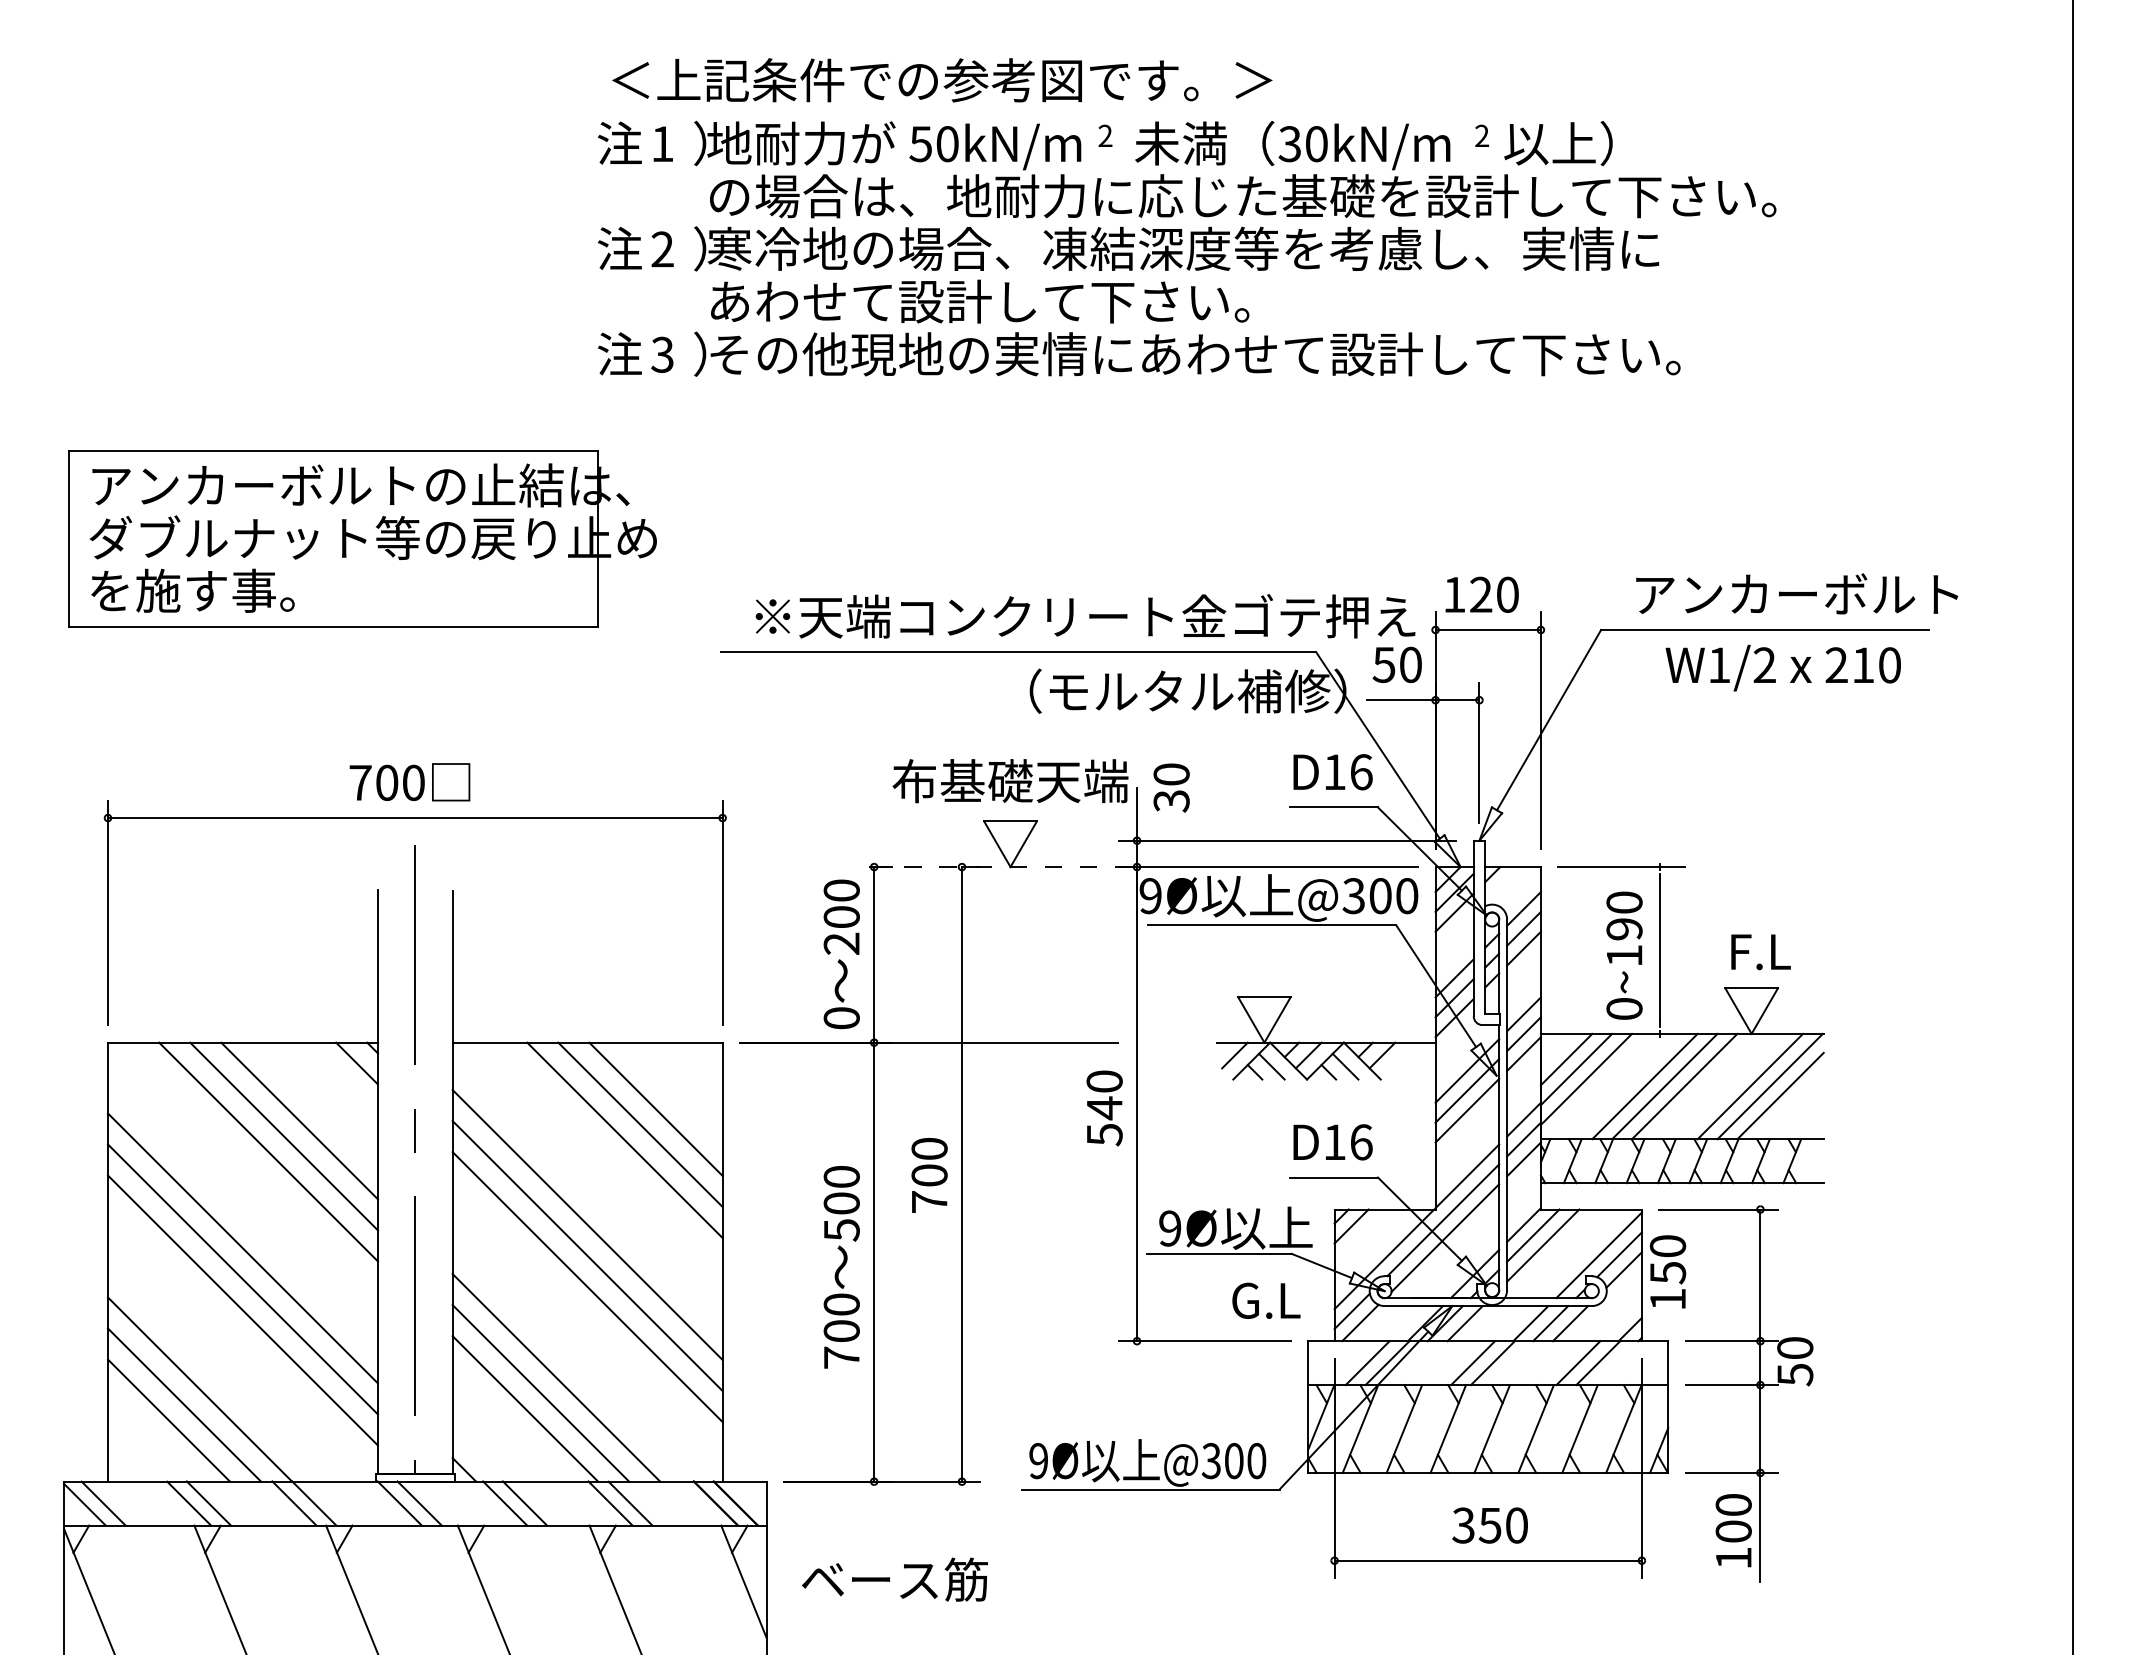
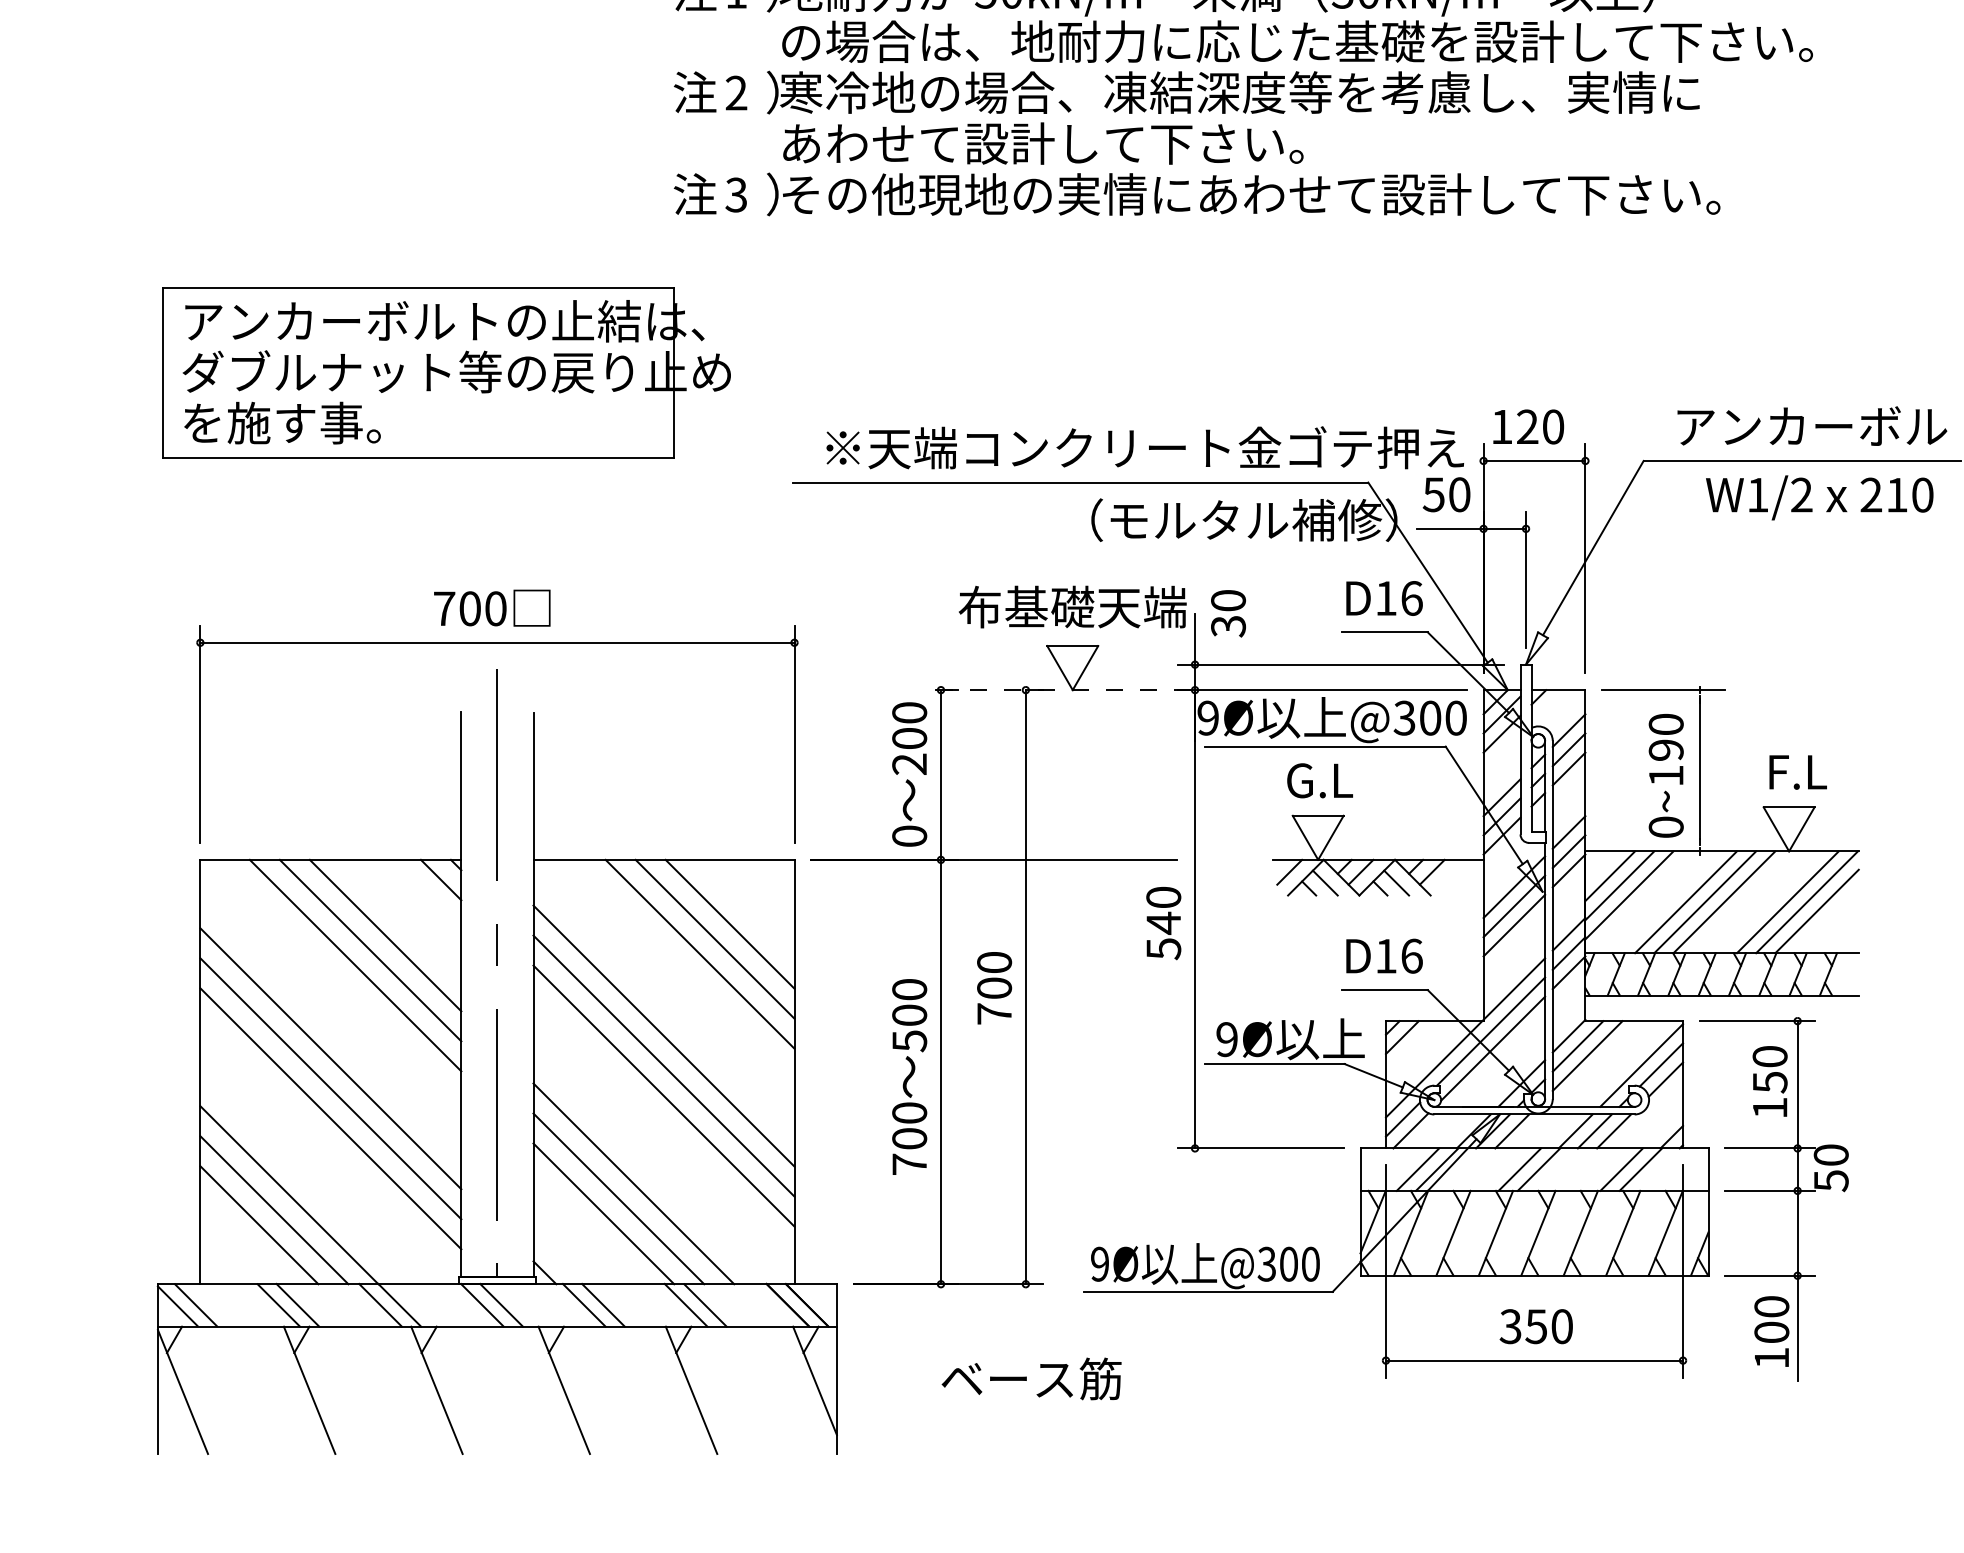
text: (1667, 1271) -> (1769, 1081), moved
text: (1266, 1300) -> (1320, 780), moved
text: (894, 1579) -> (1031, 1378), moved

